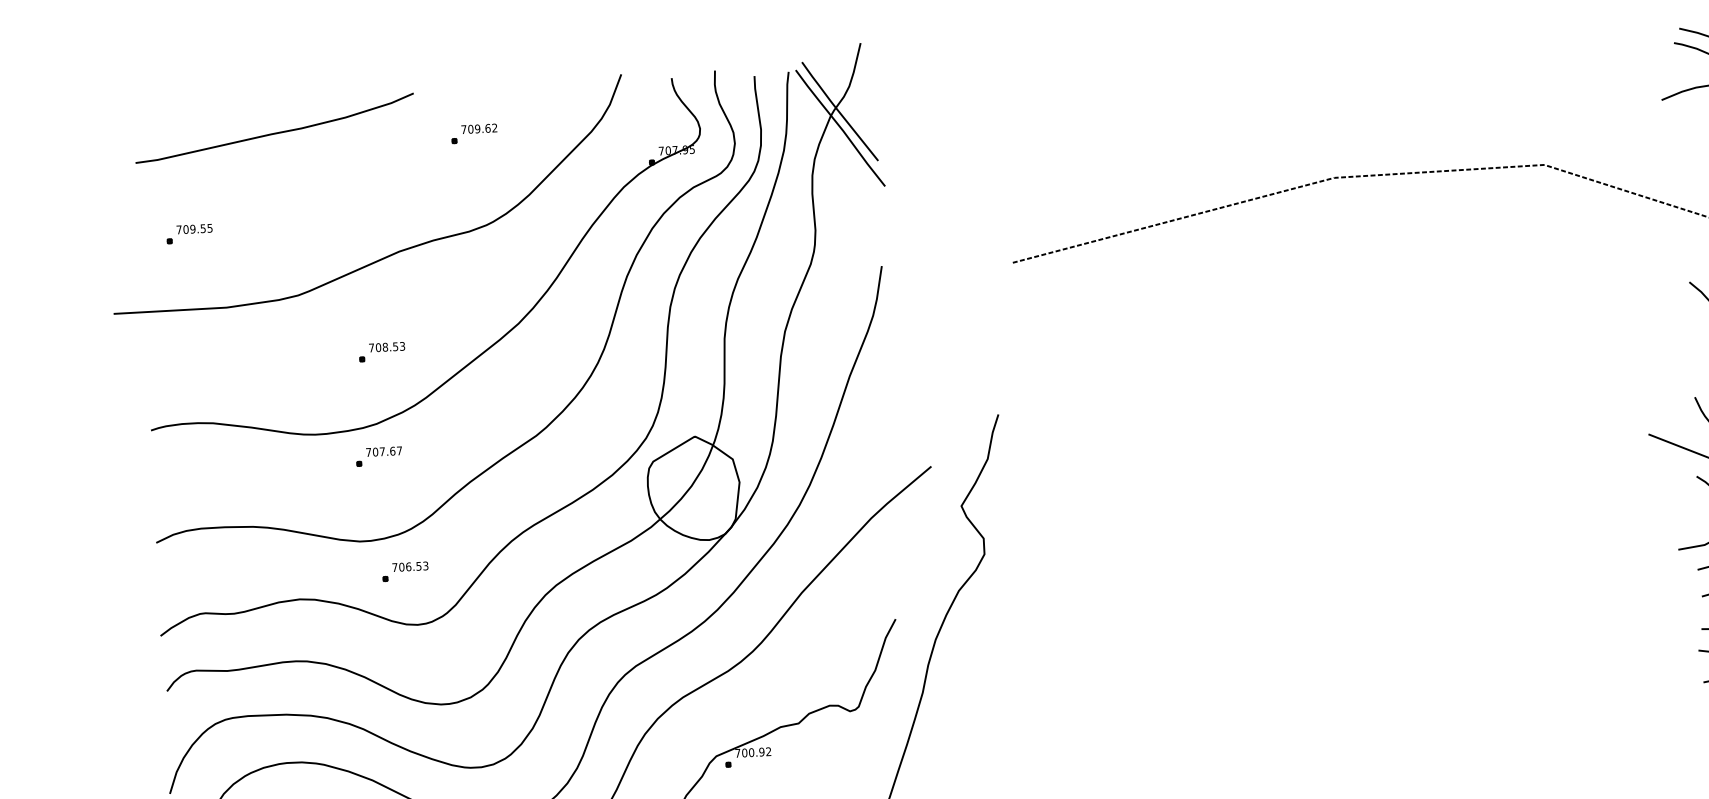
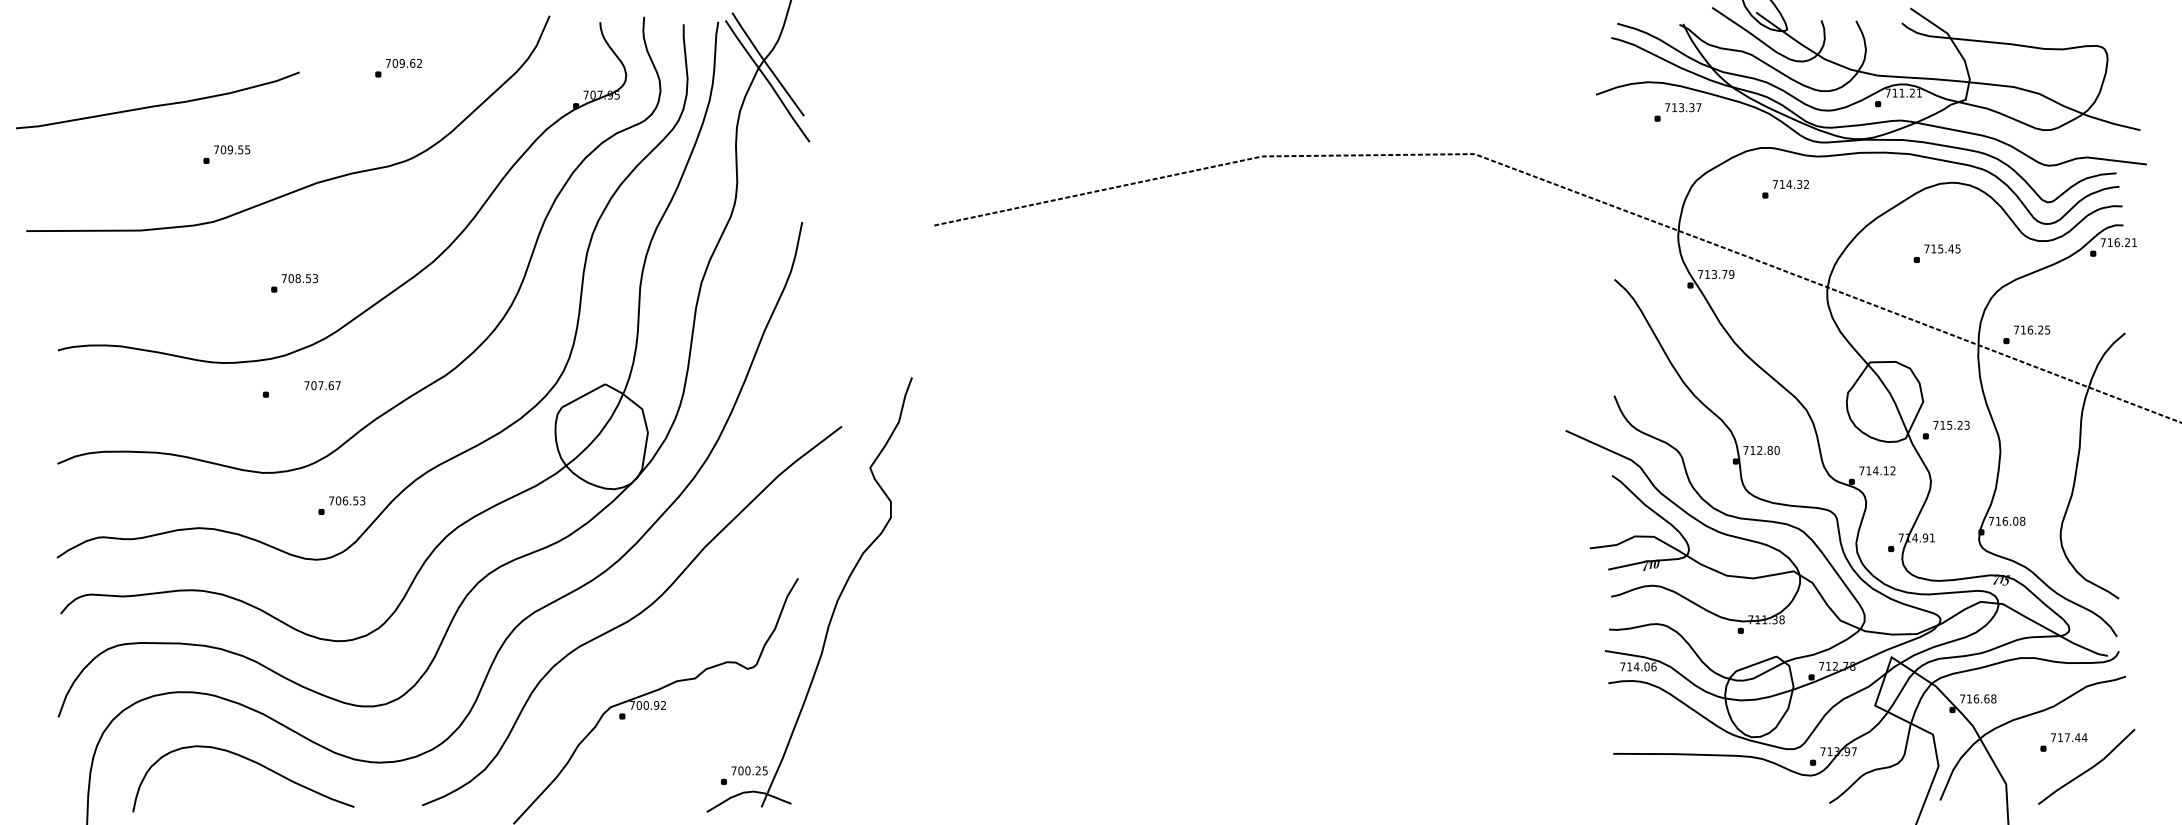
curve: (275, 132) -> (158, 104), moved
part: (189, 233) -> (226, 154), moved
text: (384, 451) -> (322, 385), moved
part: (405, 571) -> (341, 505), moved

